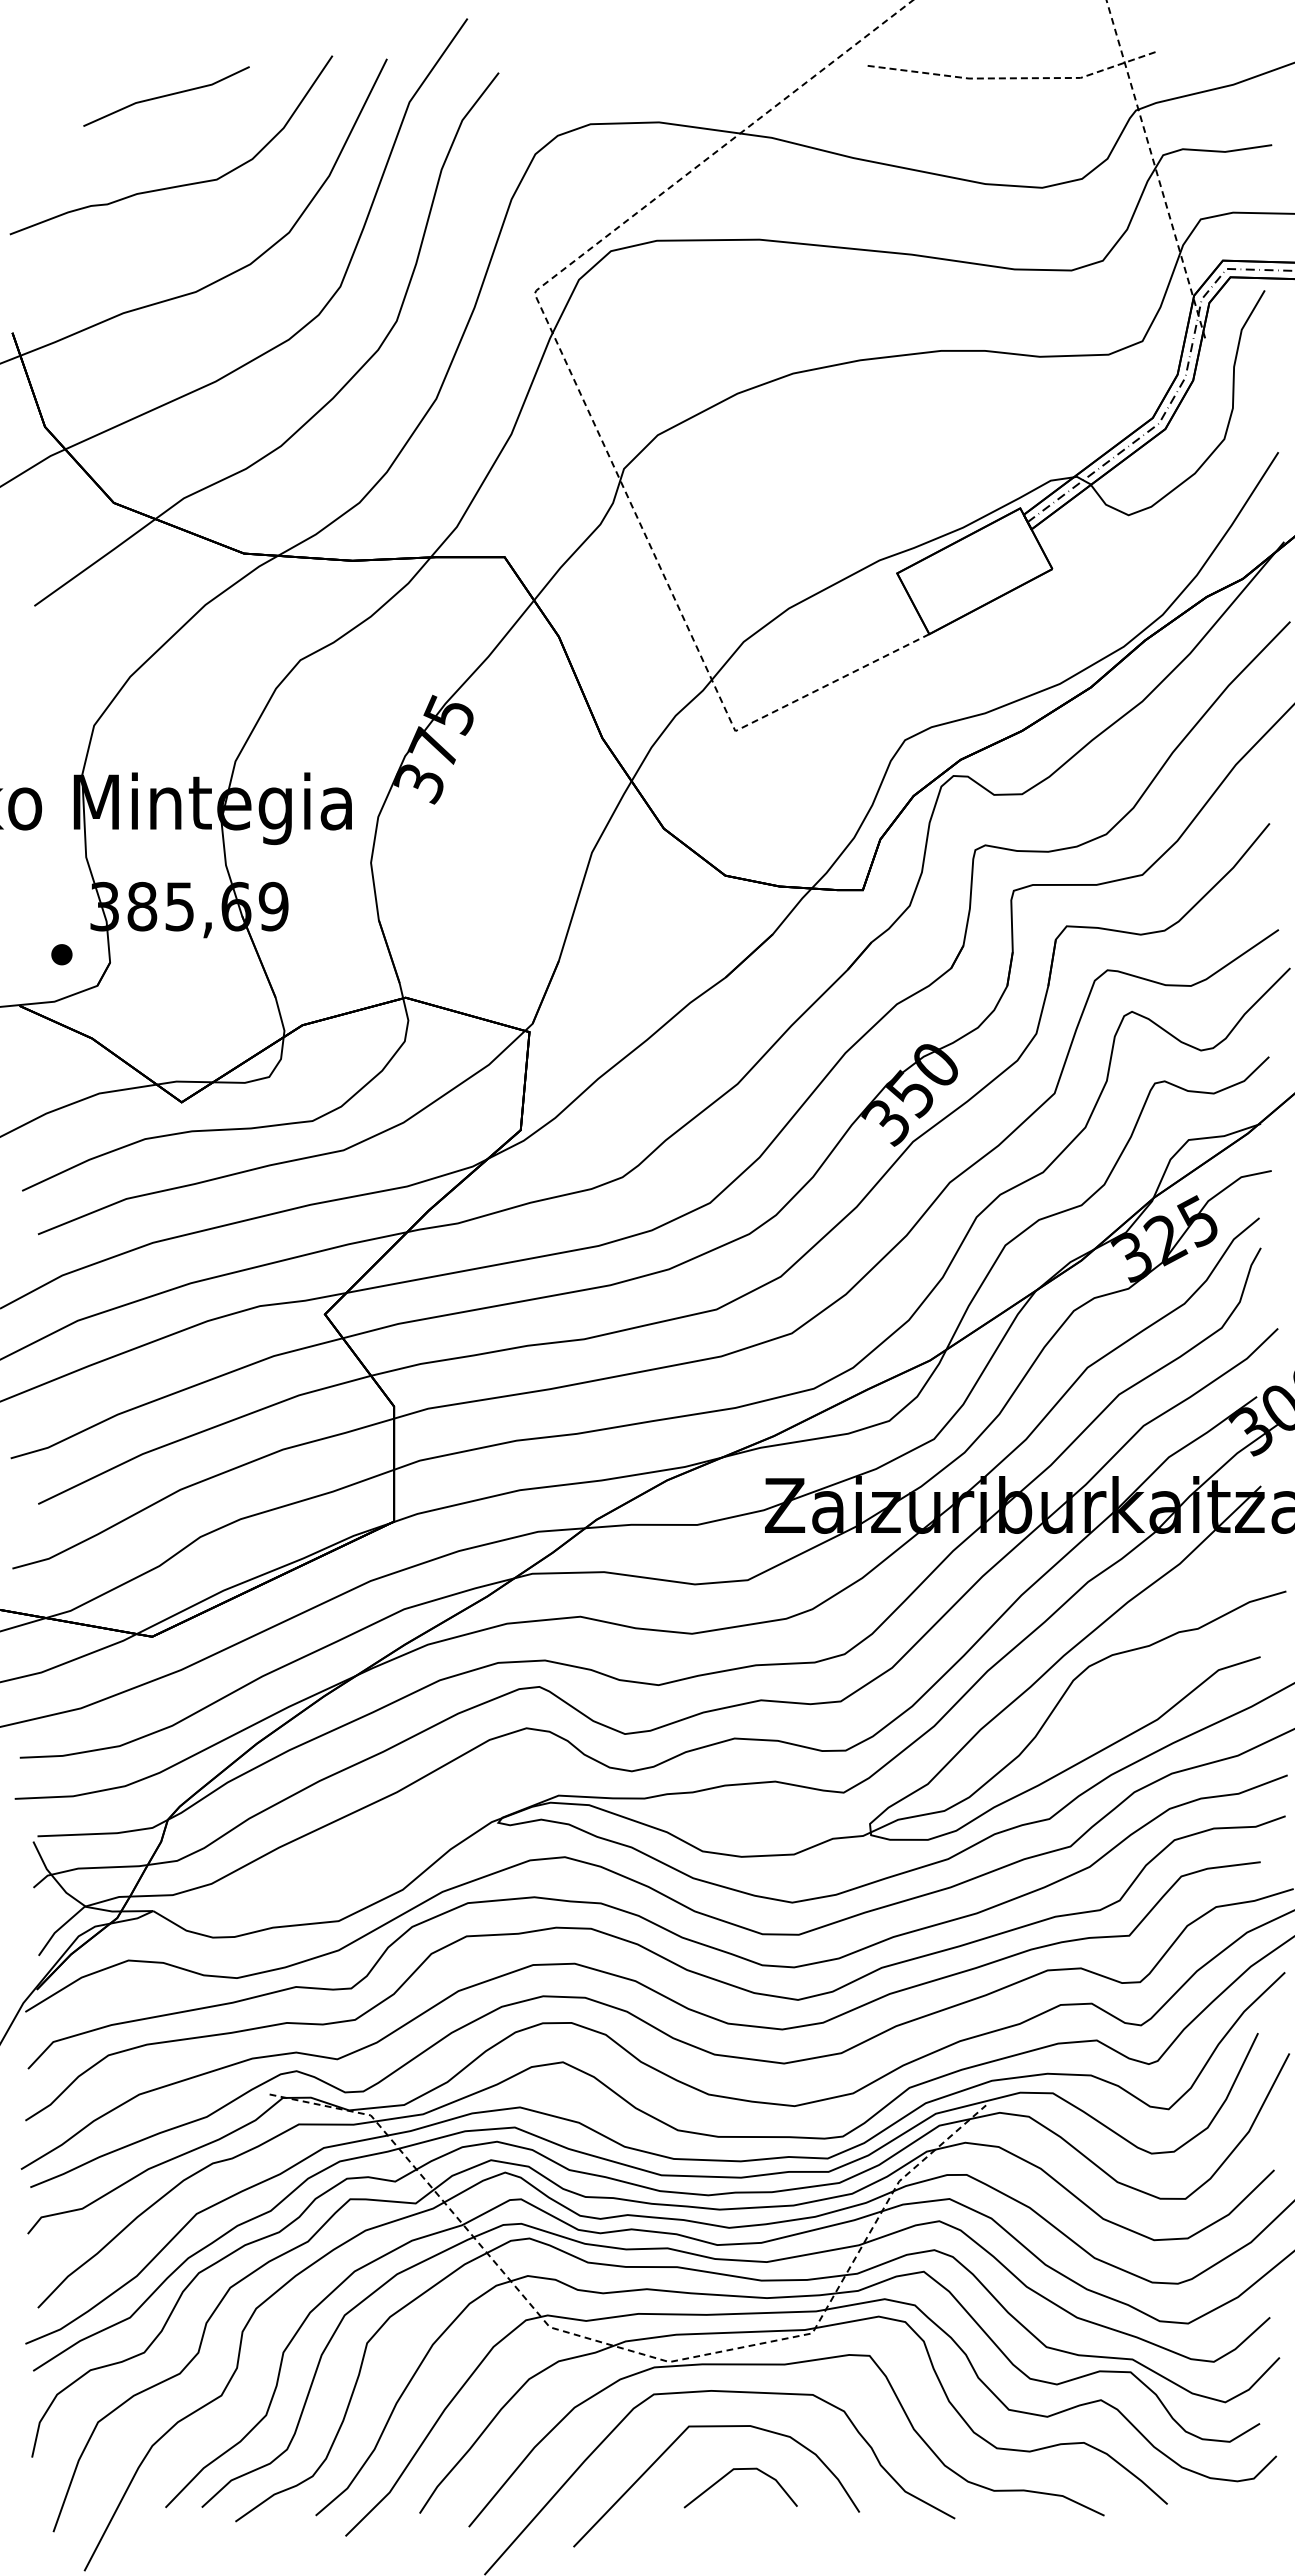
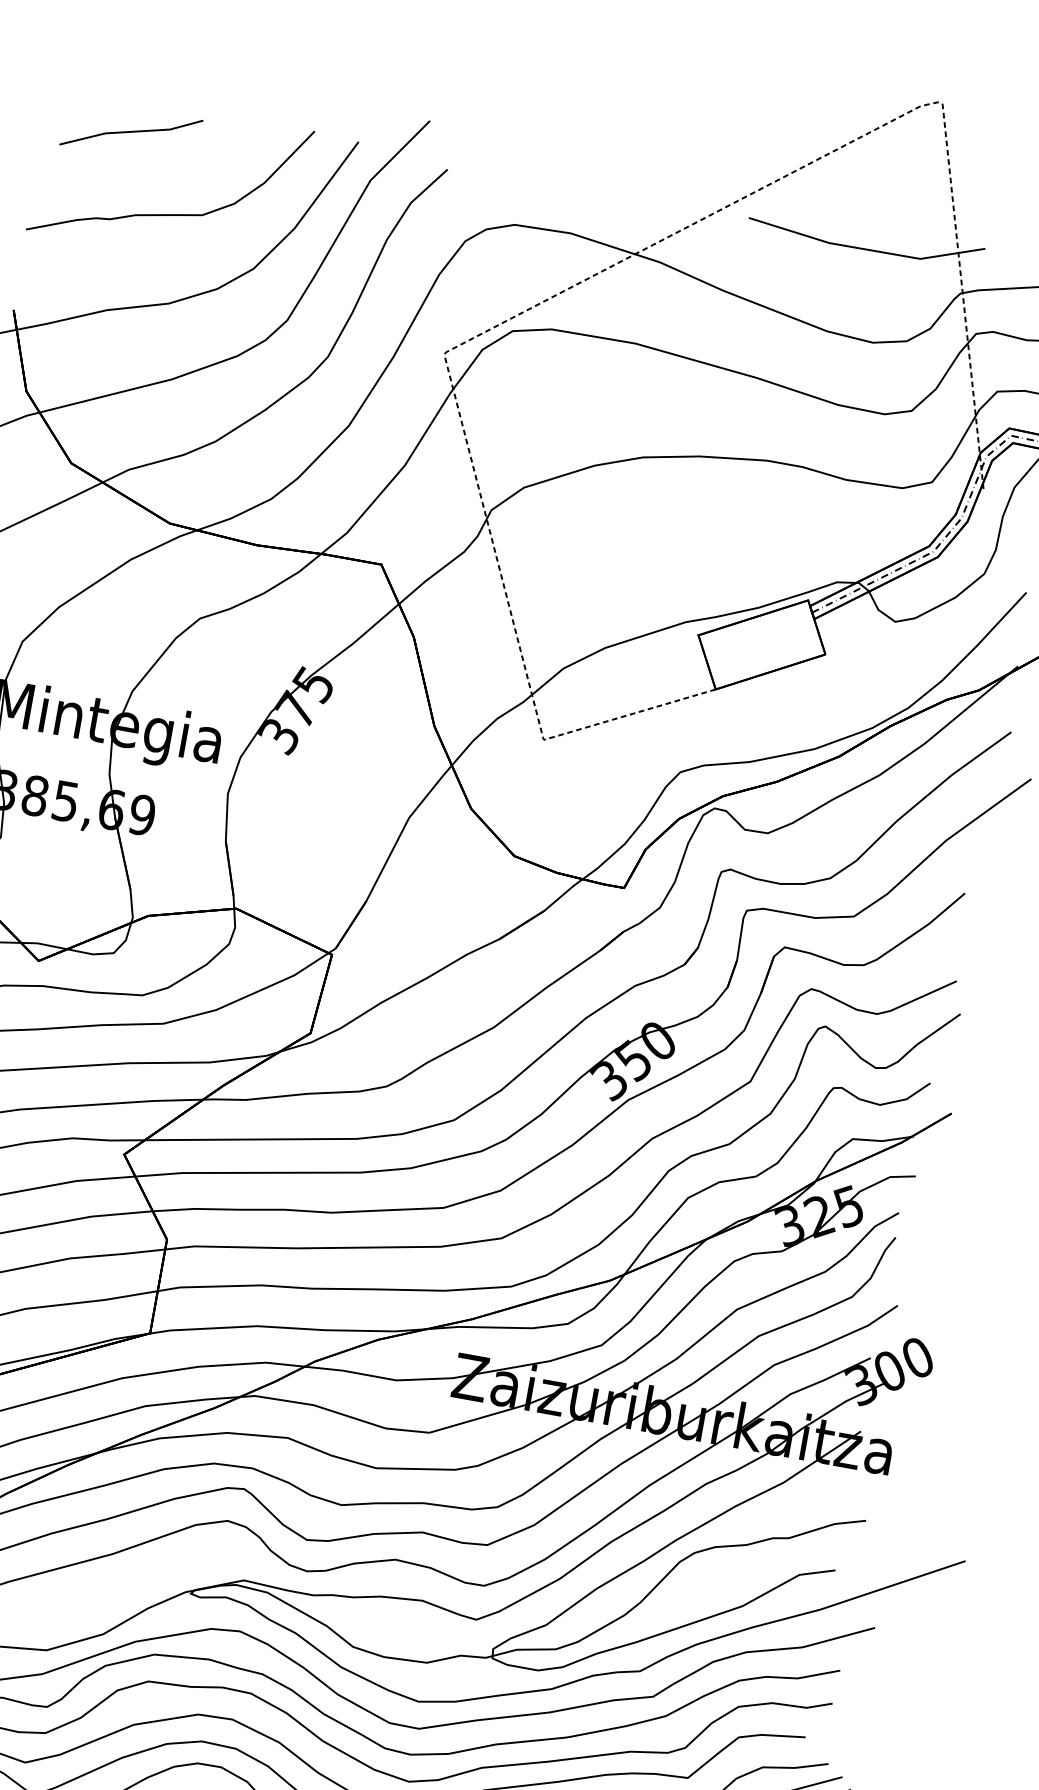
line: (1013, 78) -> (865, 249), dashed -> solid
line: (166, 96) -> (131, 132), moved

